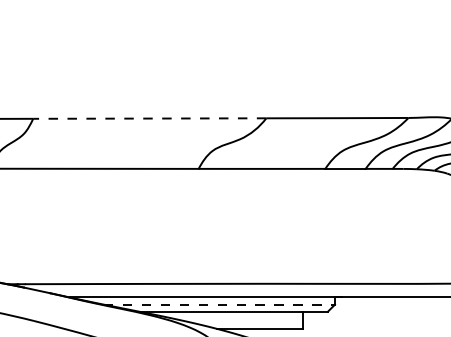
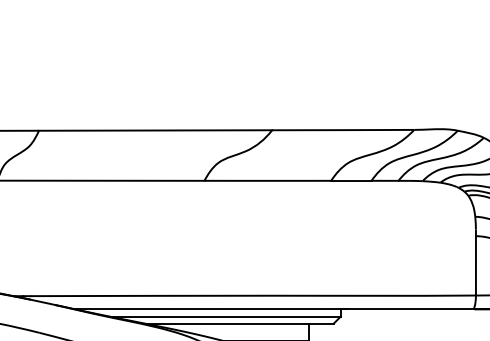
line: (149, 118) -> (155, 130), dashed -> solid
line: (219, 304) -> (225, 316), dashed -> solid

